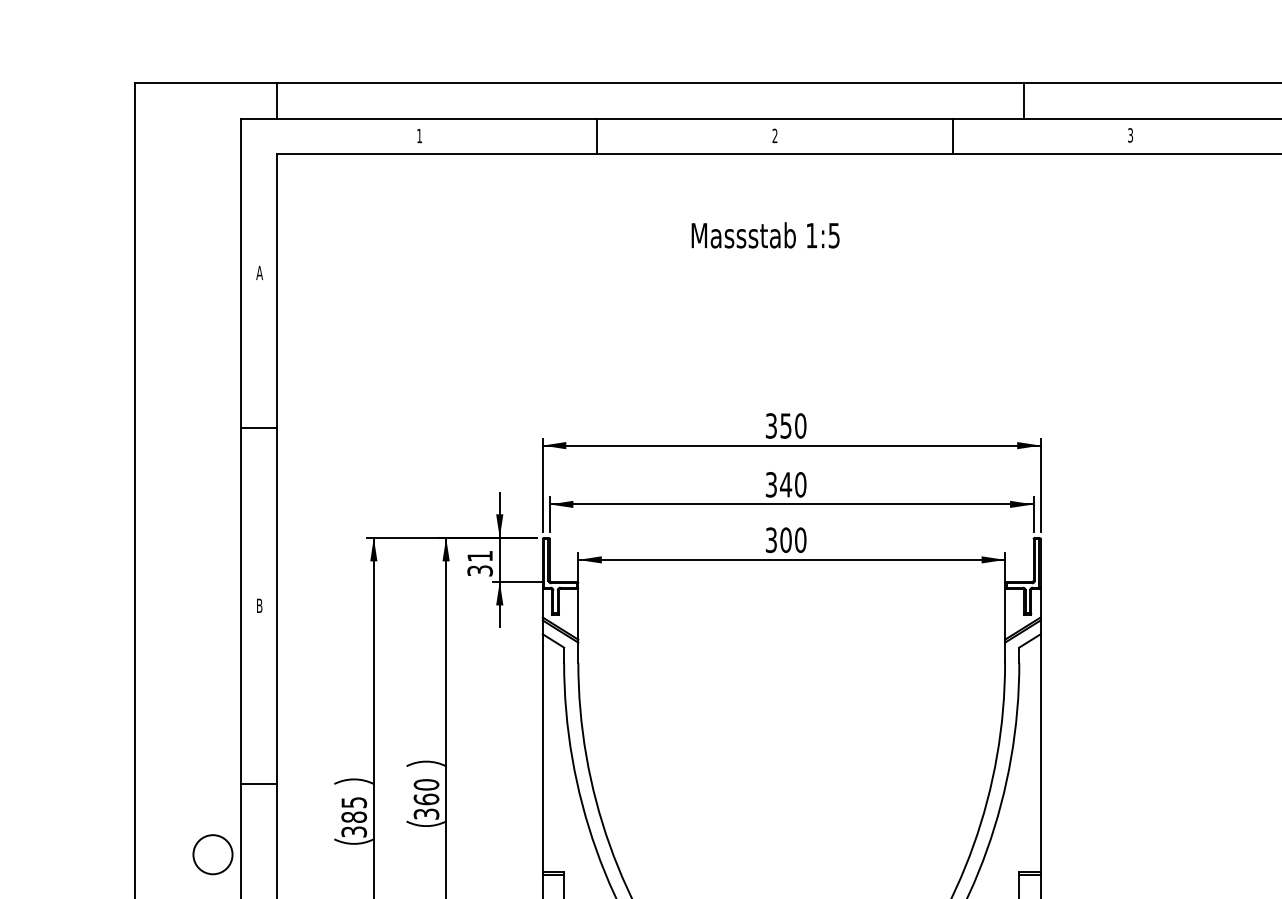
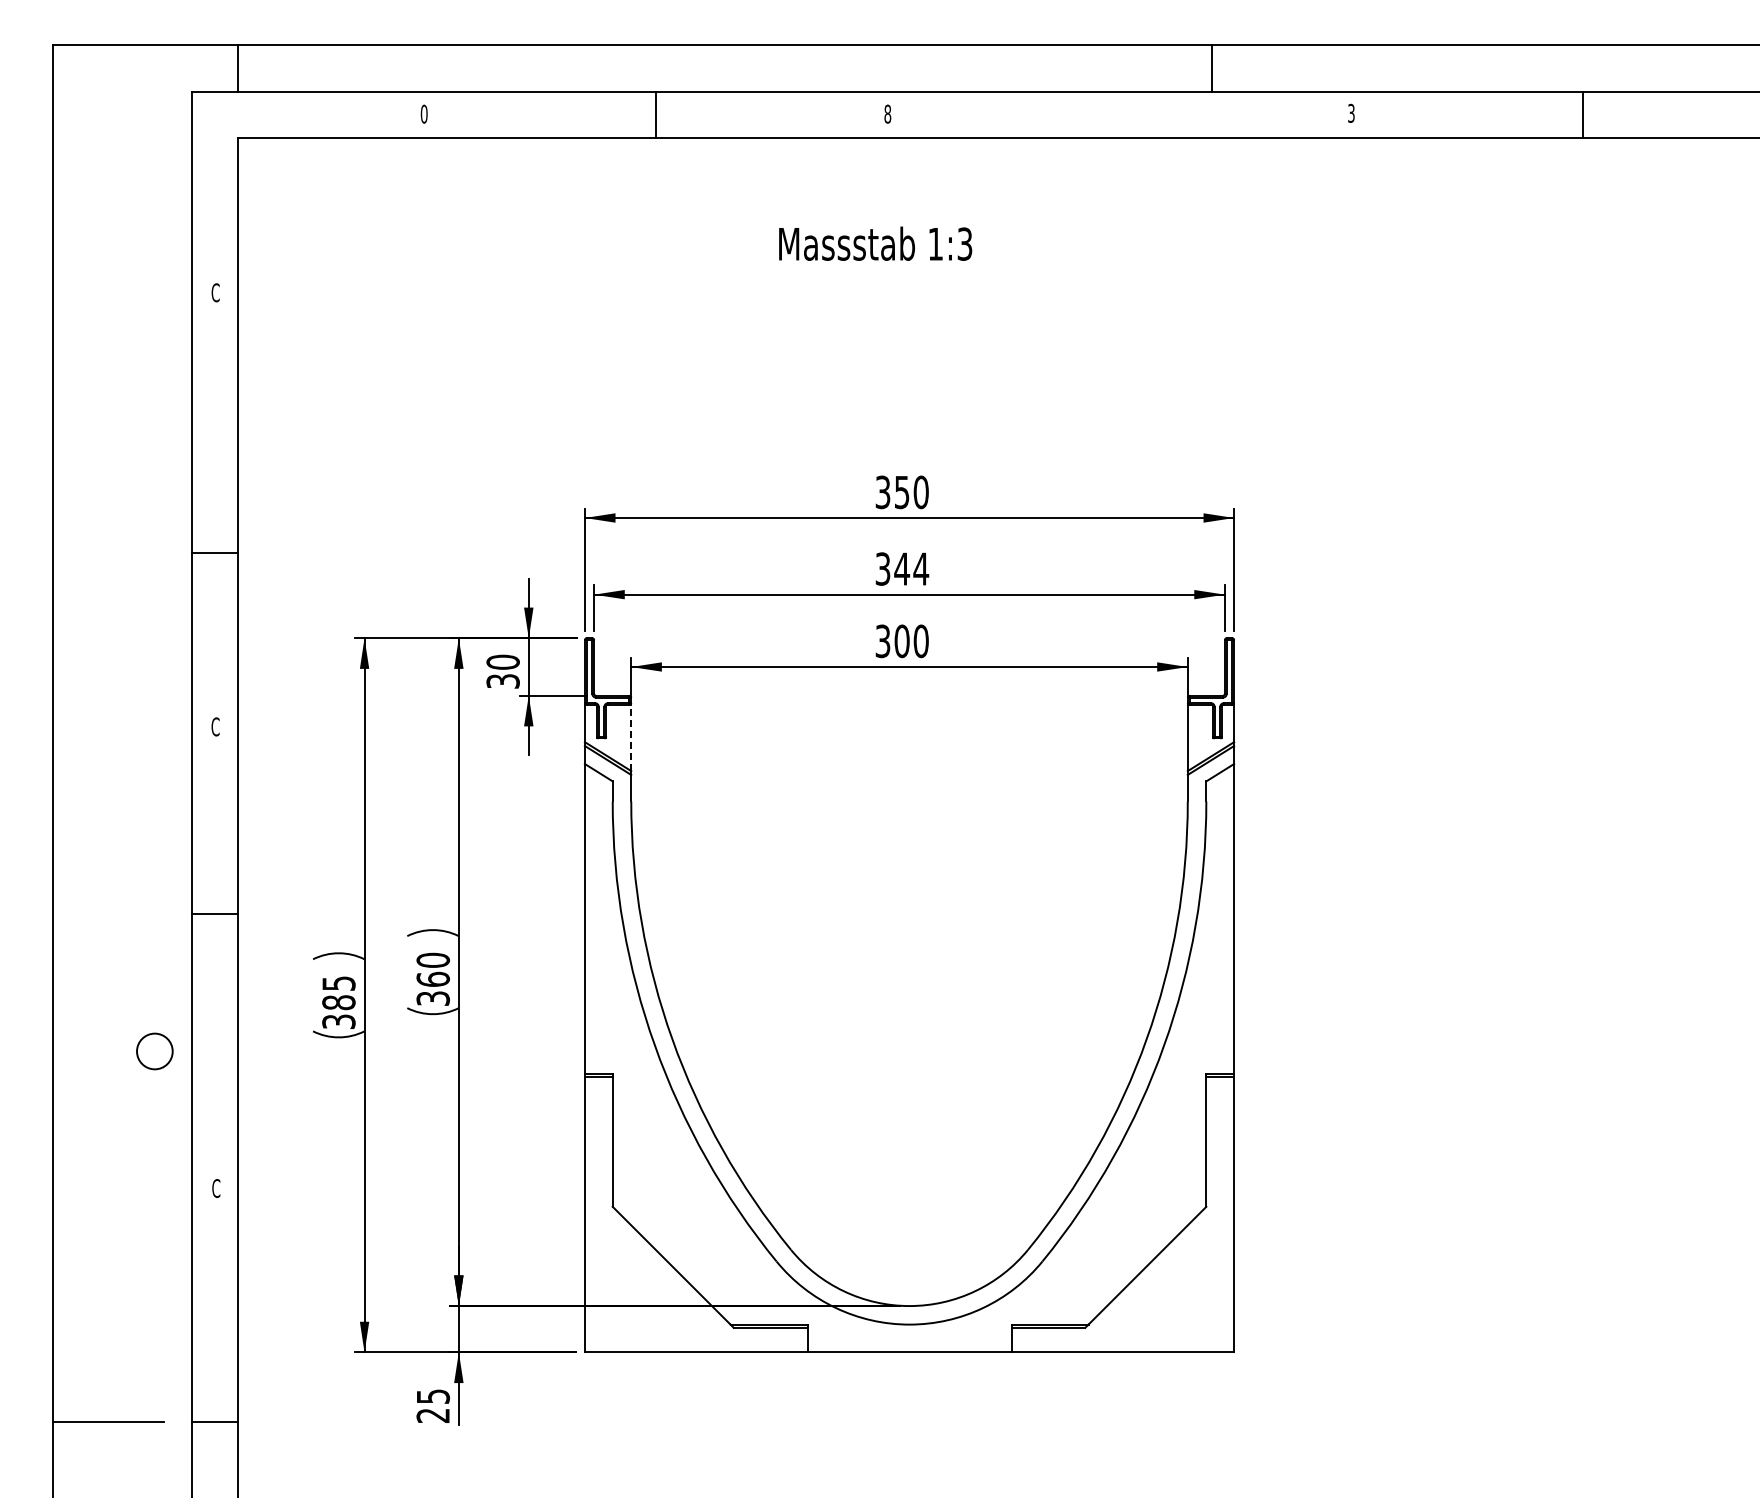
text: (419, 135) -> (423, 113), 1 -> 0
text: (774, 135) -> (887, 113), 2 -> 8
line: (952, 136) -> (1119, 114), removed
text: (834, 235) -> (965, 243), 1:5 -> 1:3
text: (259, 272) -> (215, 292), A -> C
line: (258, 427) -> (214, 552), moved
text: (800, 484) -> (921, 568), 340 -> 344
text: (479, 555) -> (502, 661), 31 -> 30
text: (259, 605) -> (215, 726), B -> C
line: (578, 613) -> (631, 737), solid -> dashed
line: (258, 783) -> (214, 913), moved
circle: (212, 854) -> (154, 1051), size x0.7

